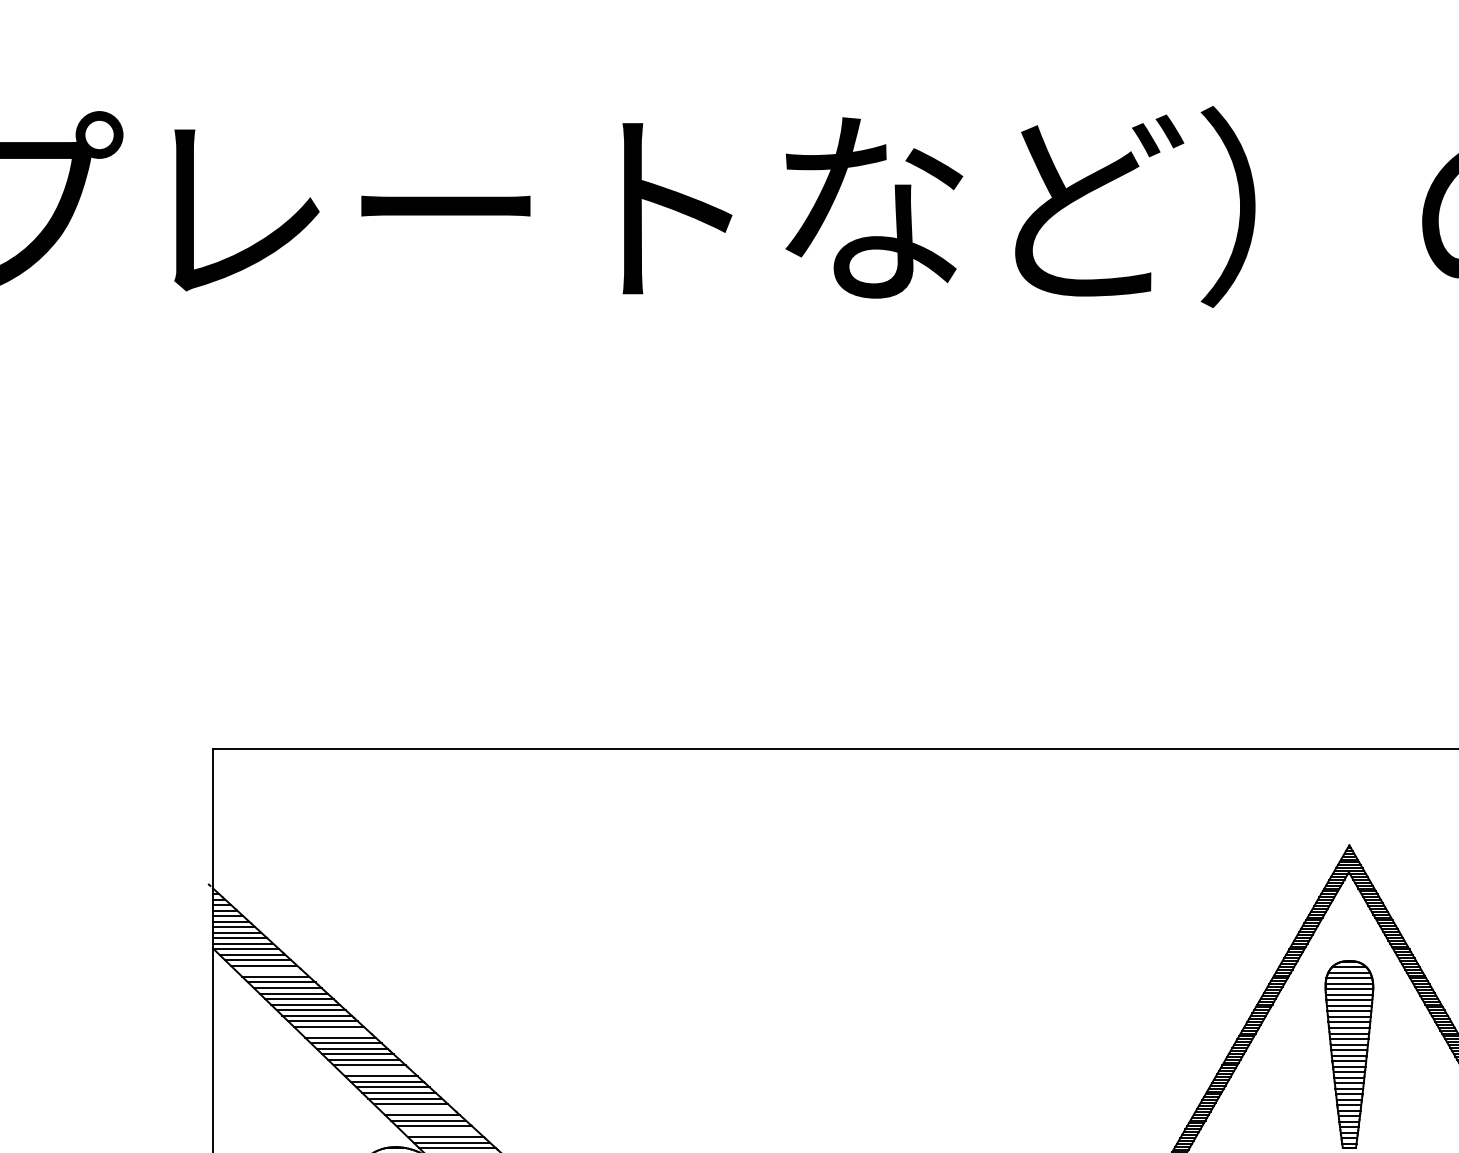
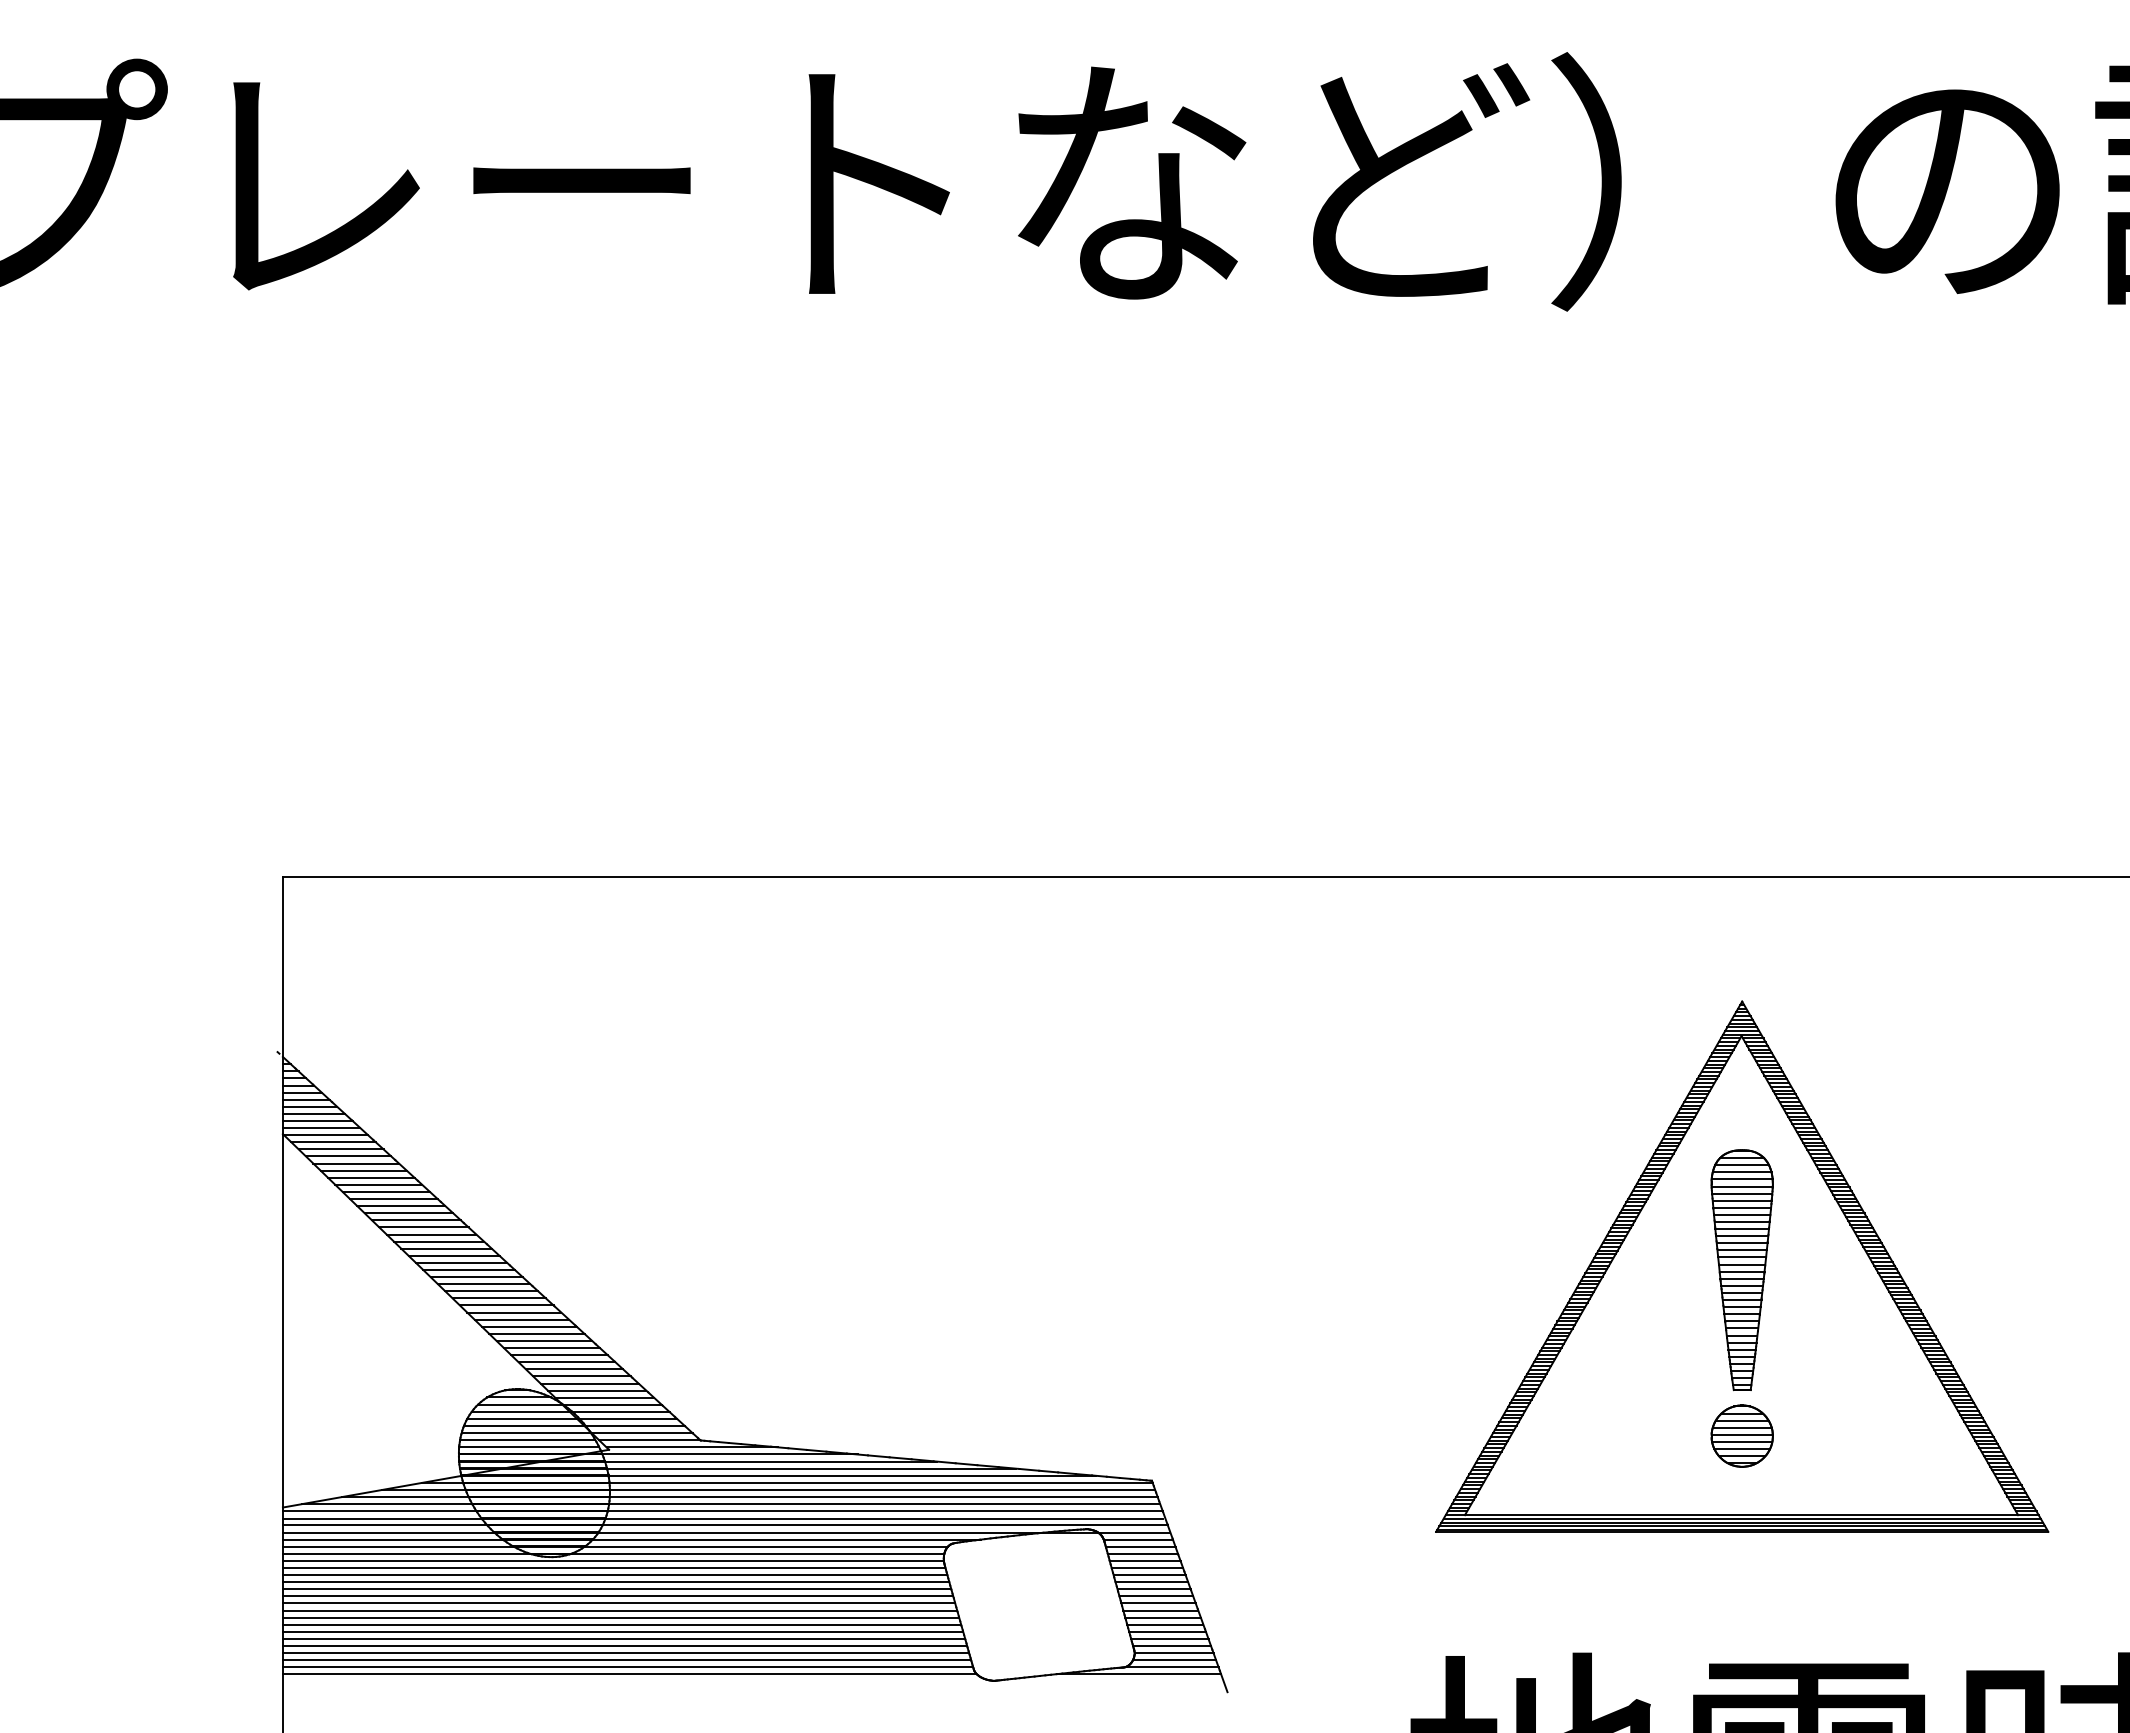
line: (270, 971) -> (356, 1163), added
line: (334, 1032) -> (439, 1241), added
line: (375, 1071) -> (491, 1291), added
line: (416, 1109) -> (544, 1340), added
line: (440, 1131) -> (574, 1369), added

